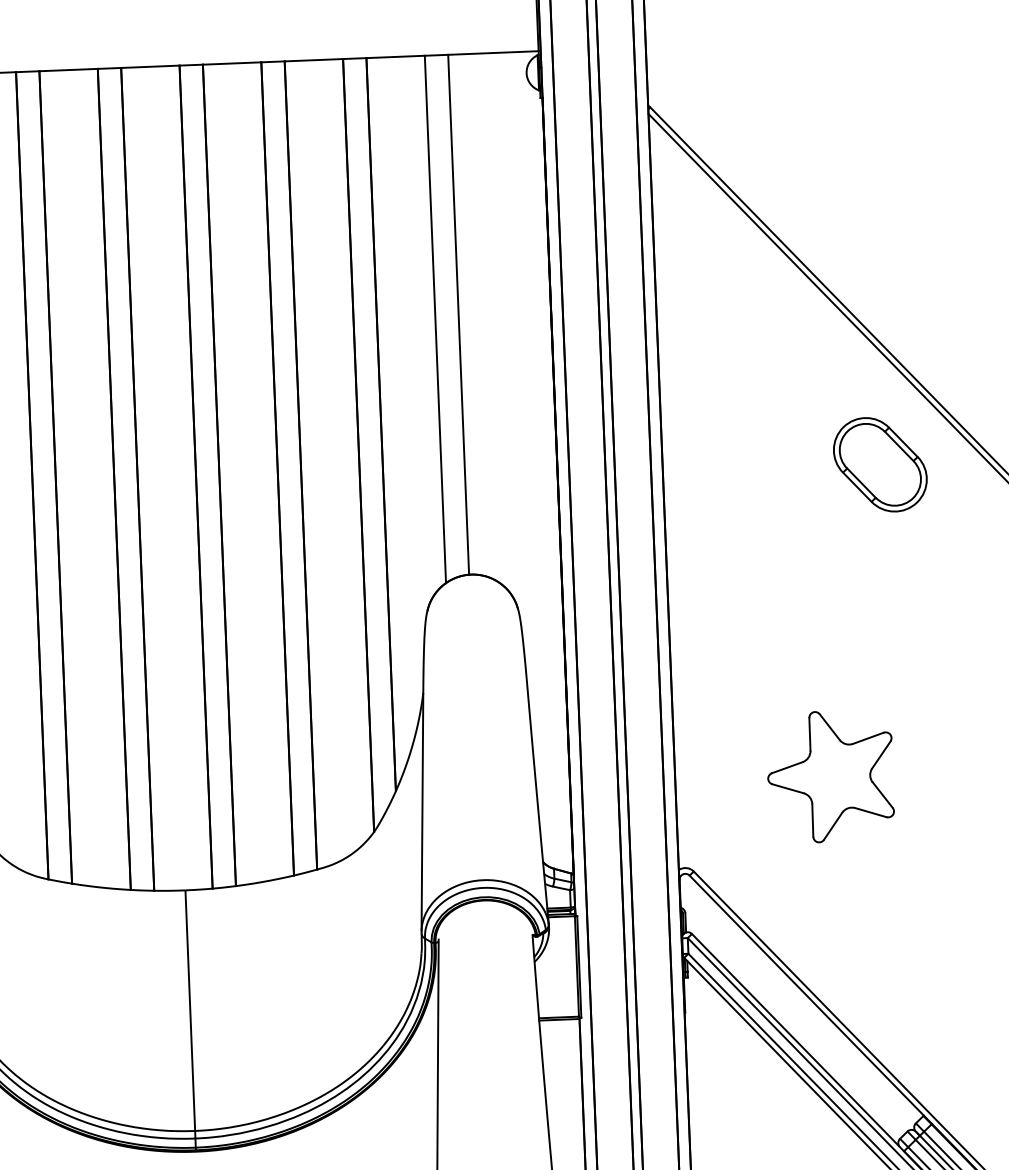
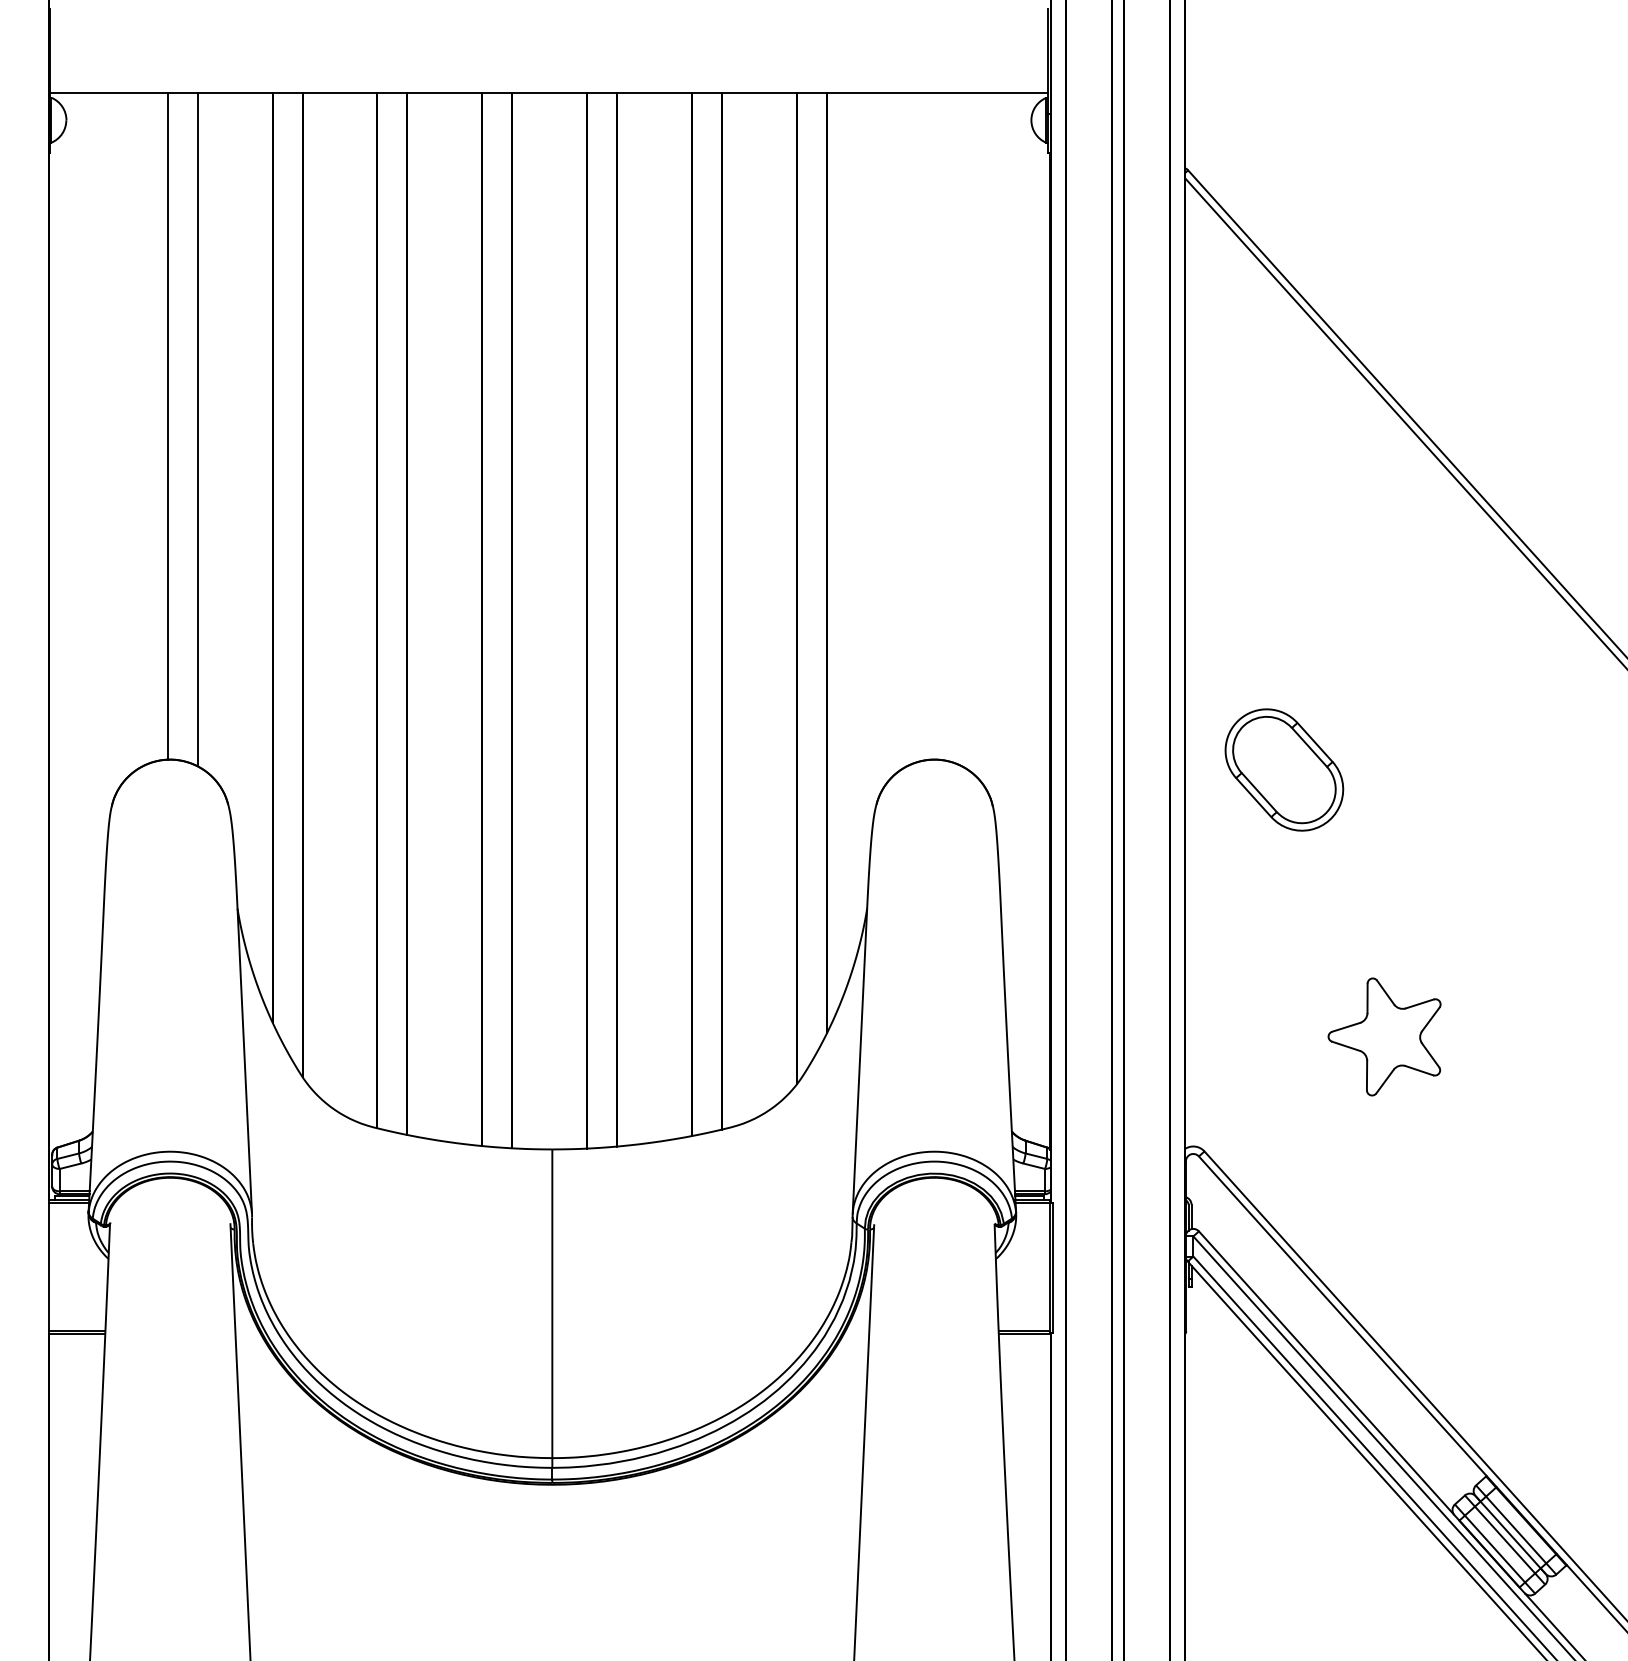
line: (458, 314) -> (931, 425), removed
line: (435, 319) -> (901, 430), removed
part: (880, 464) -> (1284, 769), moved
part: (830, 776) -> (1384, 1036), size x0.7

